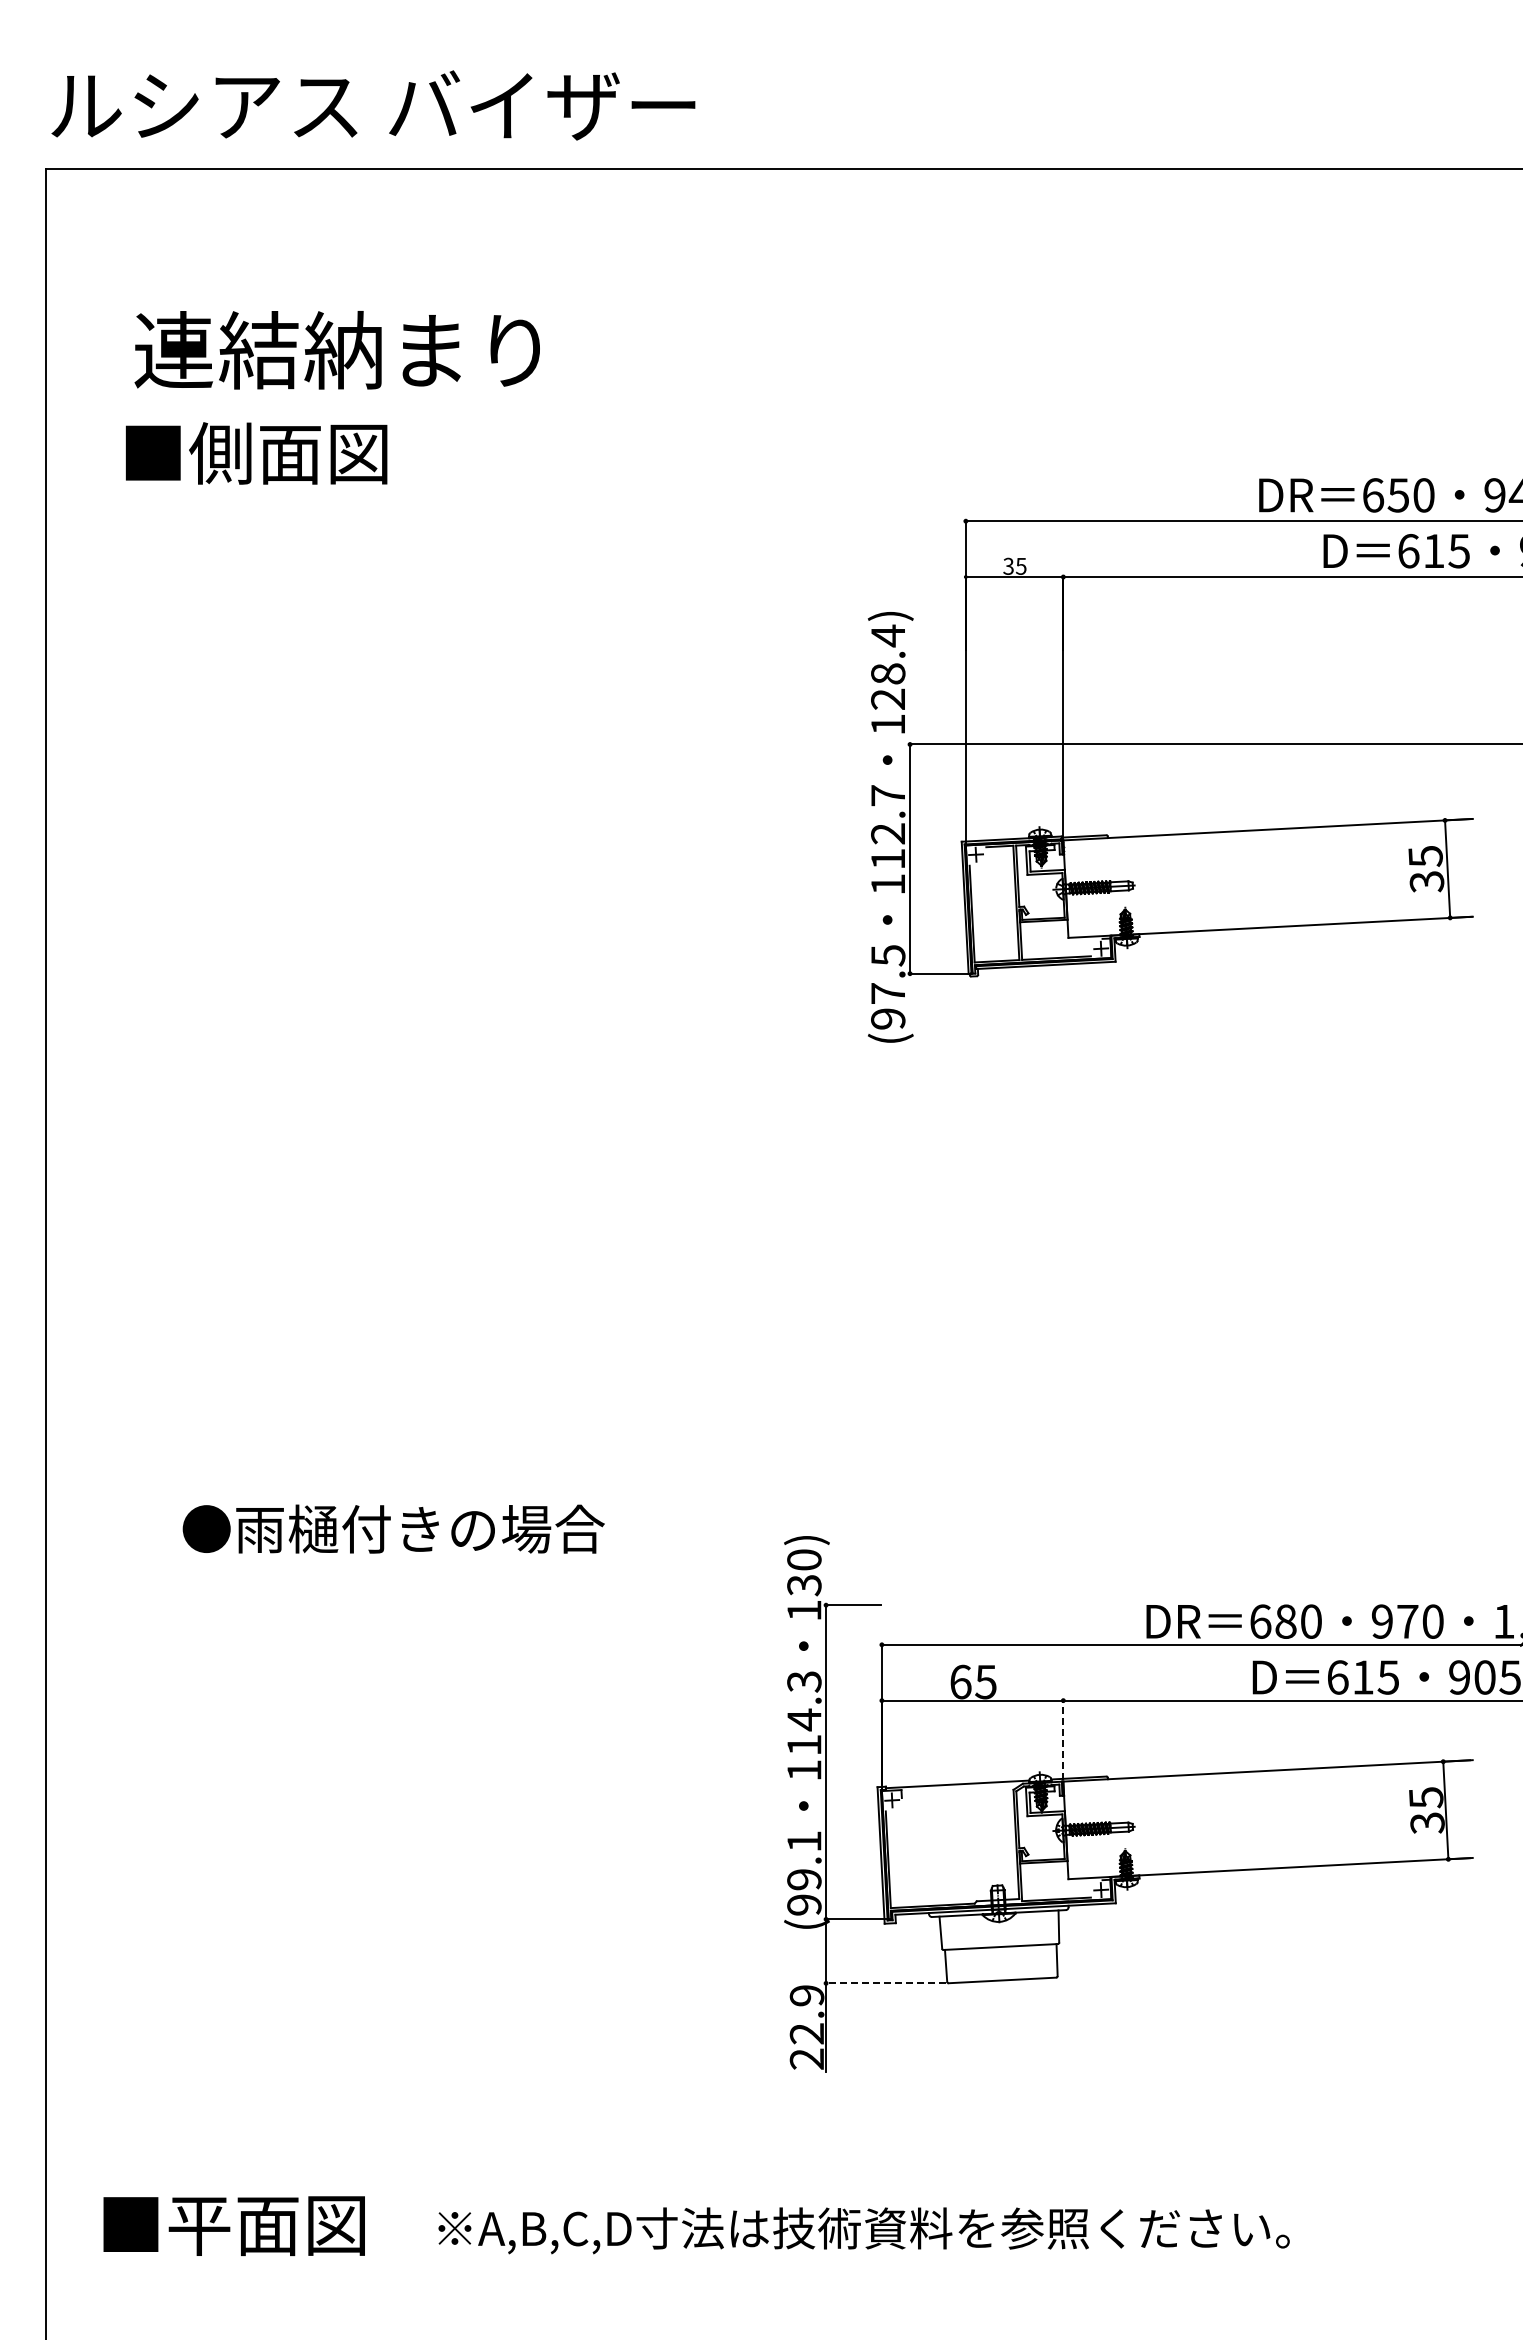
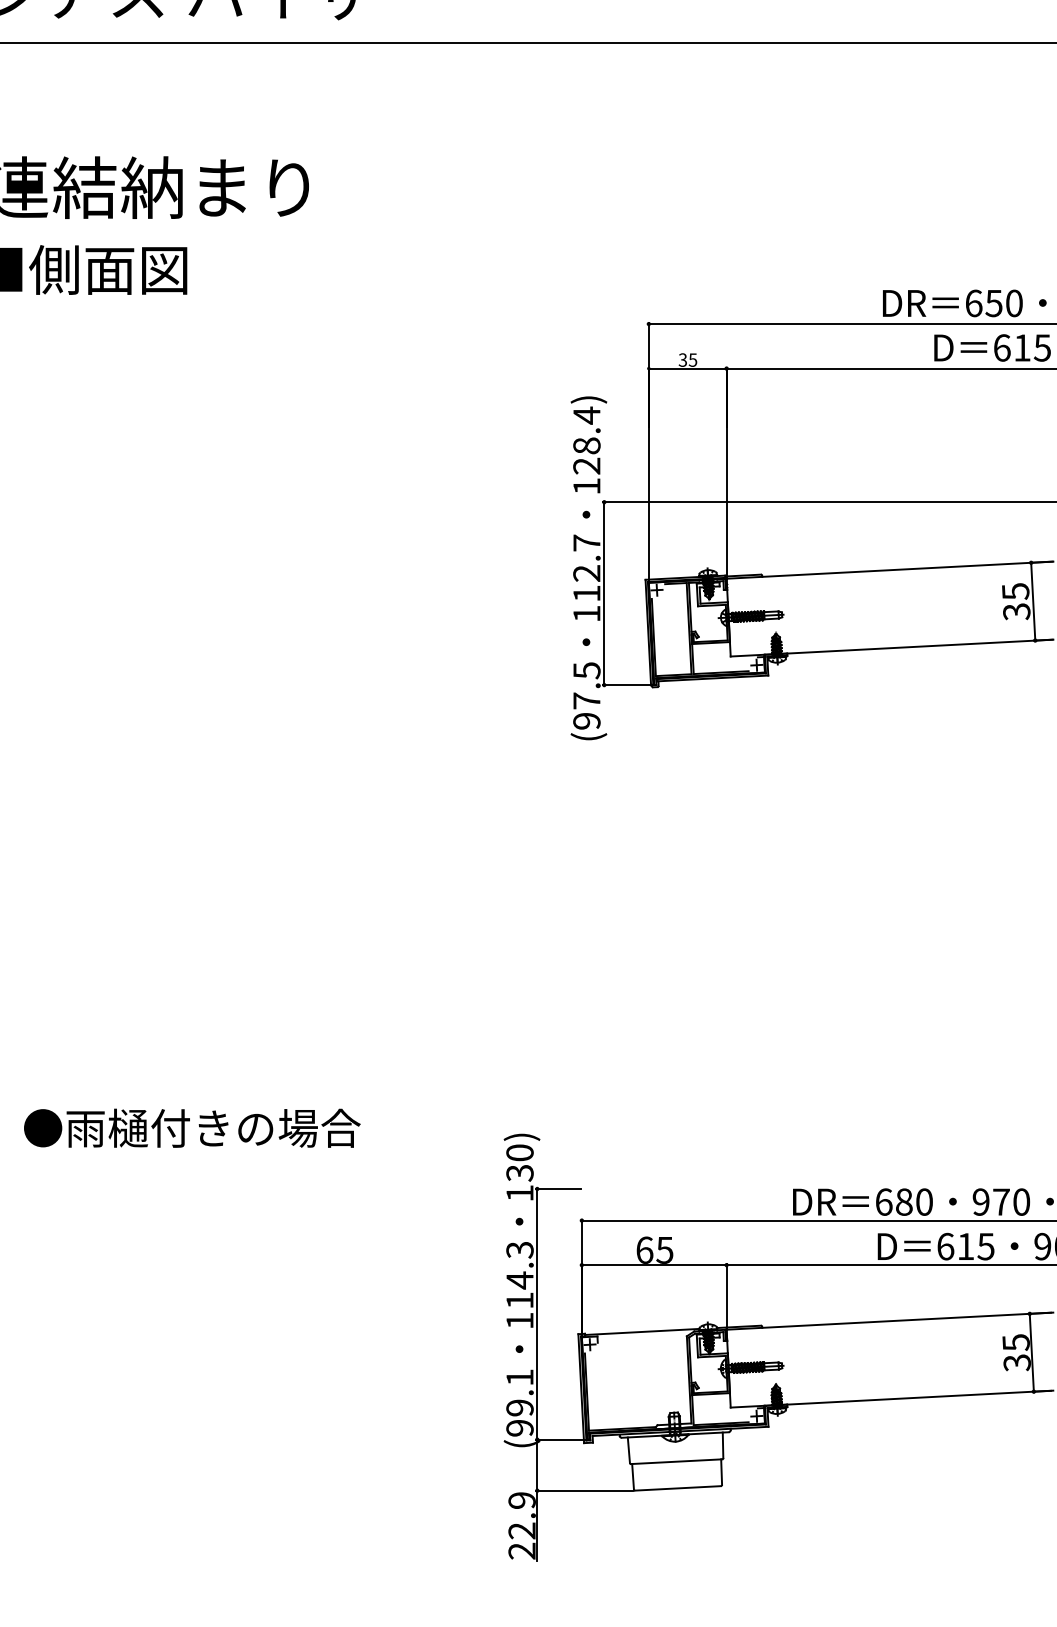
line: (1063, 1739) -> (726, 1296), dashed -> solid
line: (885, 1983) -> (584, 1490), dashed -> solid

